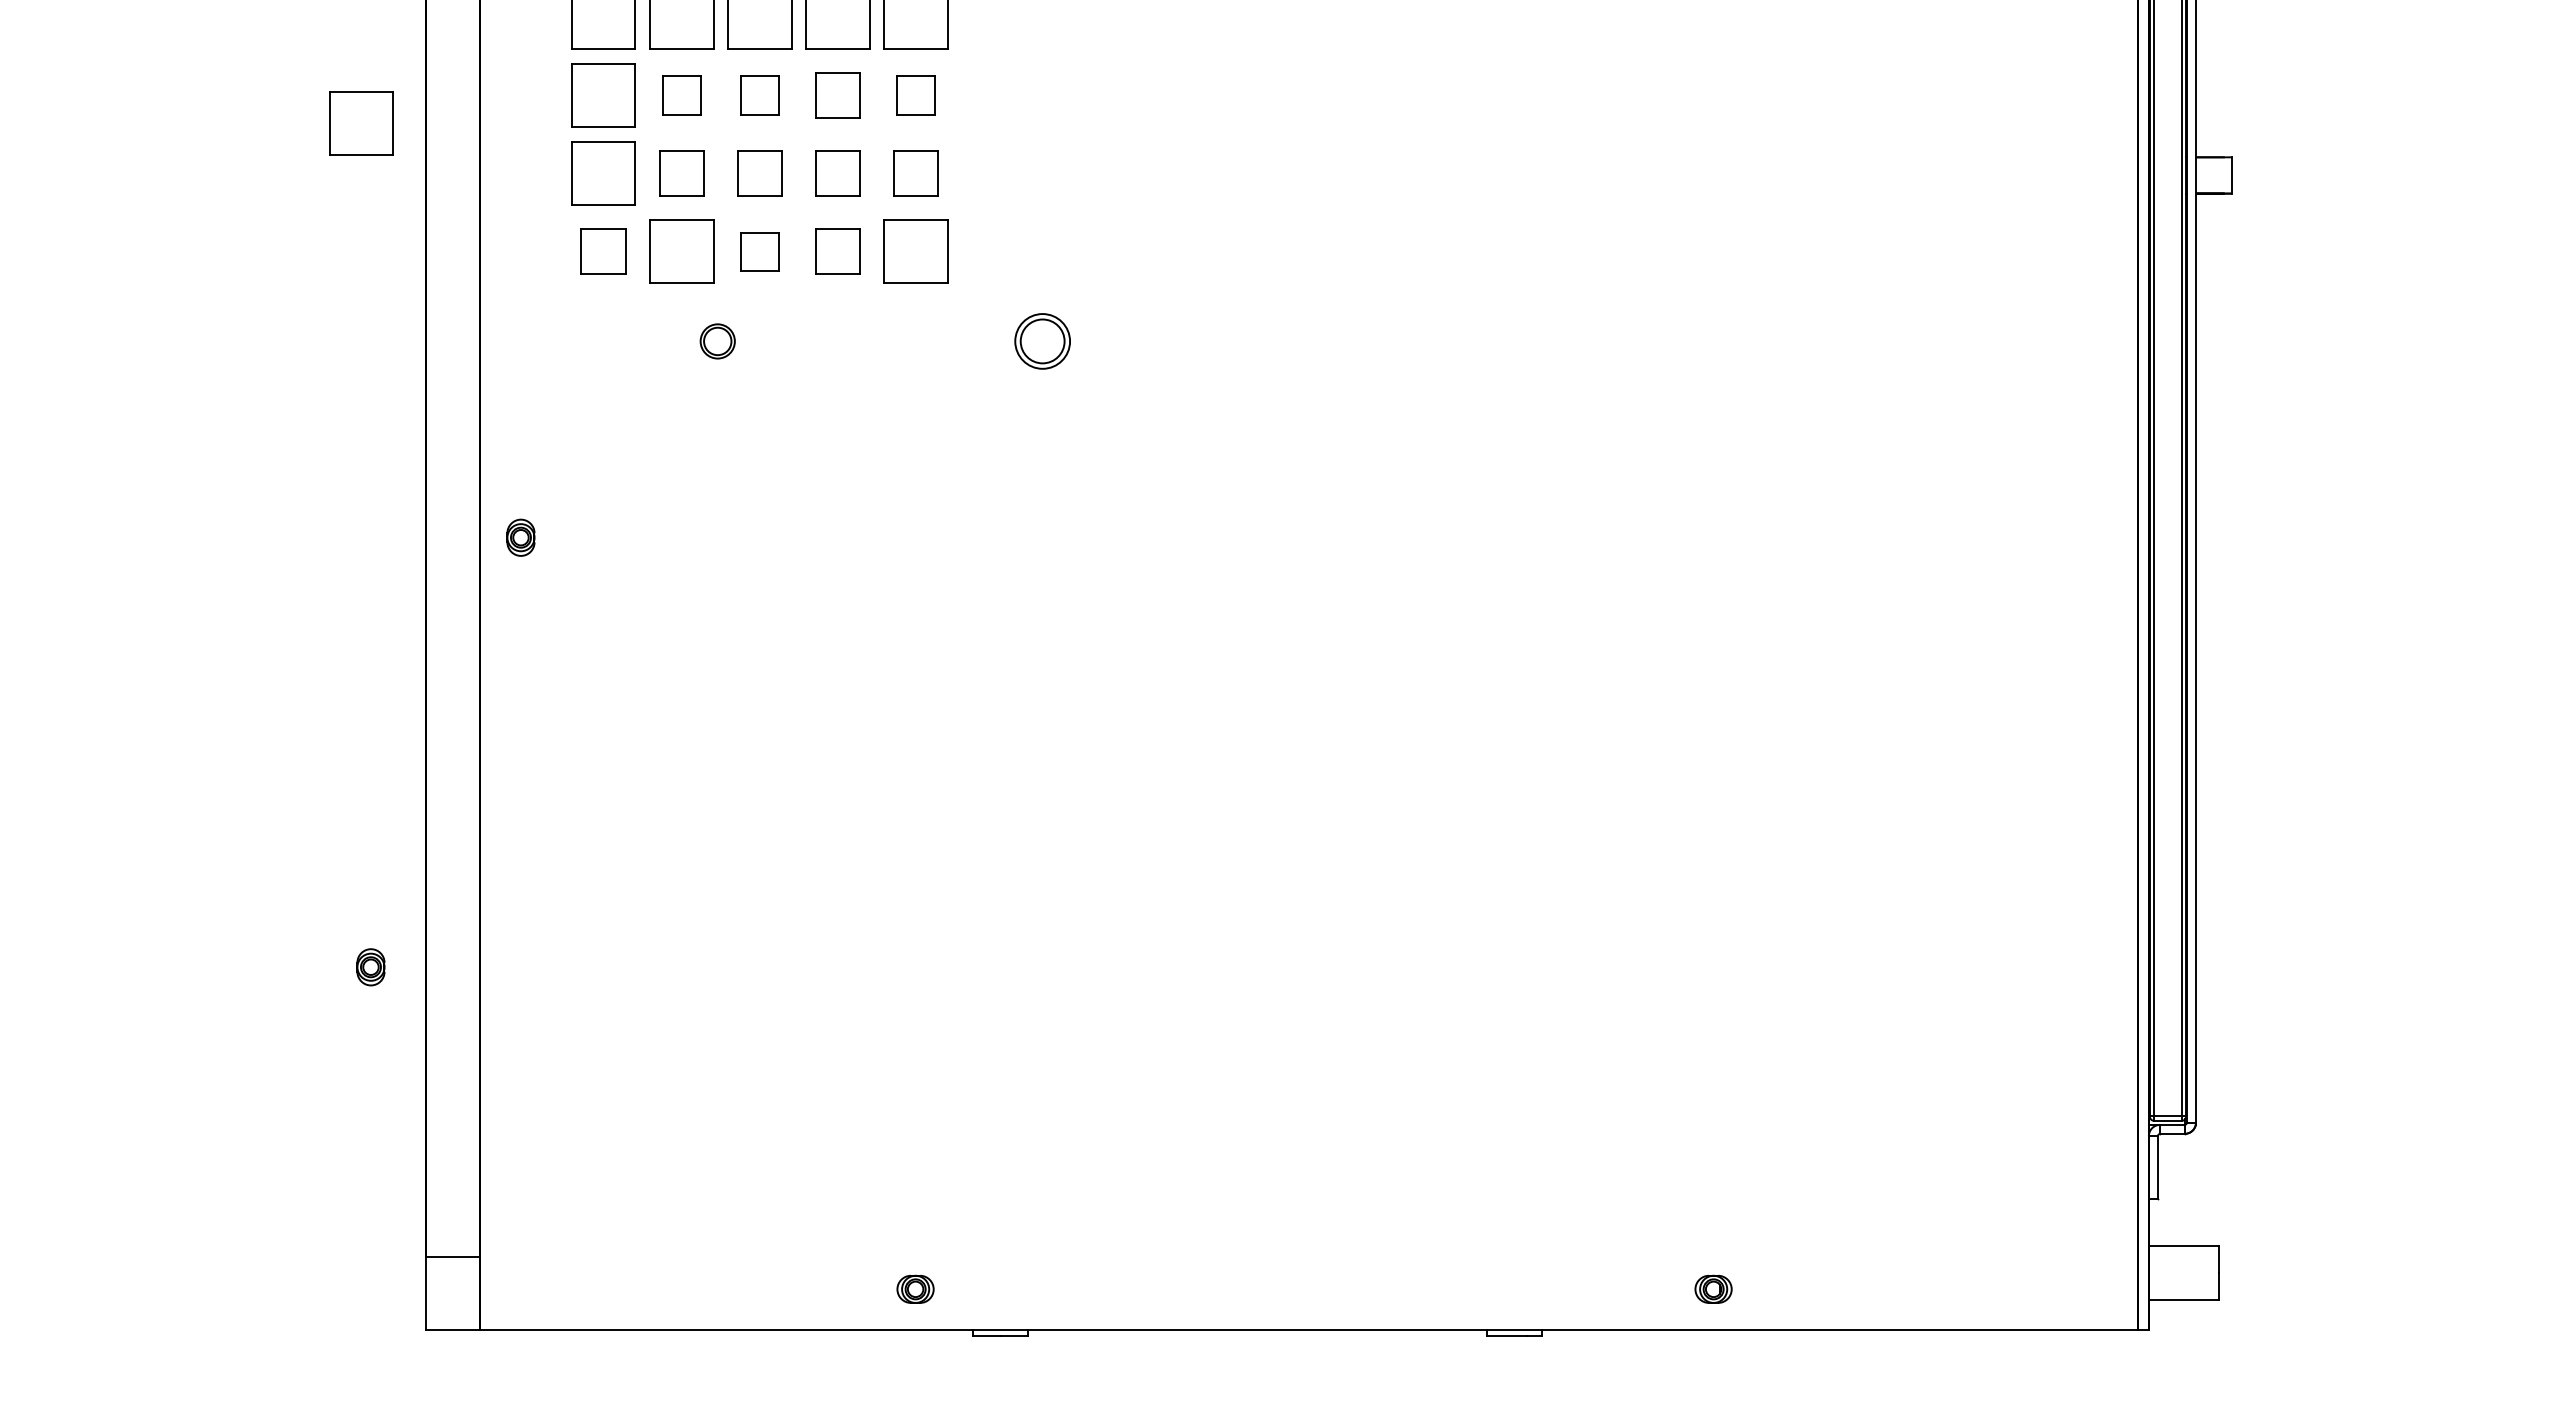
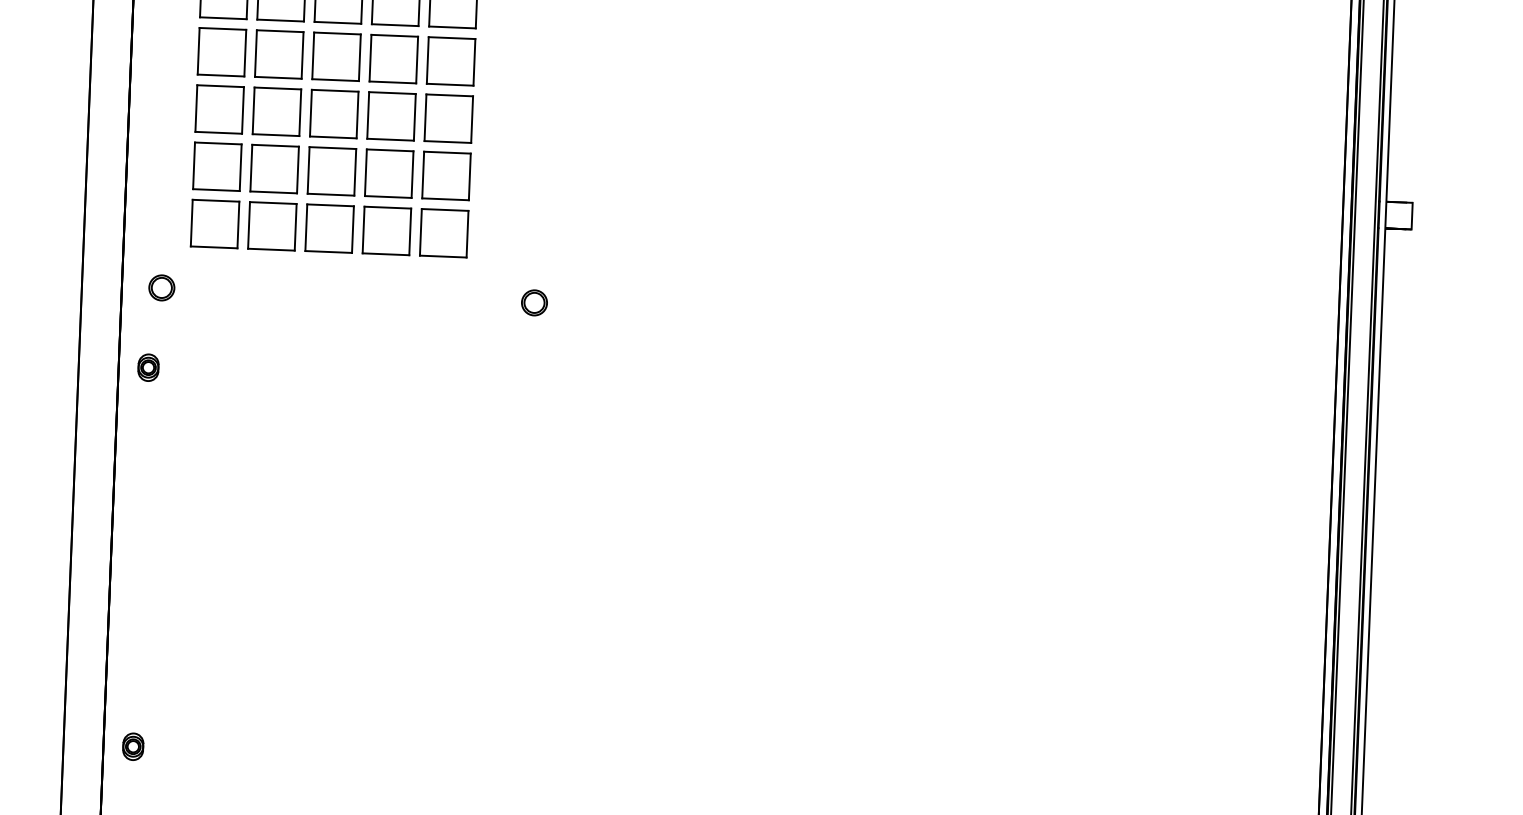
part: (681, 95) -> (276, 111), size x1.67
part: (759, 95) -> (334, 114), size x1.67
part: (837, 95) -> (391, 116), size x1.43
part: (915, 95) -> (448, 118), size x1.67
part: (361, 123) -> (41, 122), removed
part: (681, 173) -> (274, 169), size x1.43
part: (759, 173) -> (331, 171), size x1.43
part: (837, 173) -> (388, 173), size x1.43
part: (915, 173) -> (446, 175), size x1.43
part: (603, 251) -> (214, 223), size x1.43
part: (759, 251) -> (329, 228), size x1.67
part: (837, 251) -> (386, 230), size x1.43
part: (717, 341) -> (161, 287), moved
part: (1042, 341) -> (534, 302), size x0.62
part: (520, 537) -> (148, 367), moved
part: (370, 967) -> (132, 746), moved

